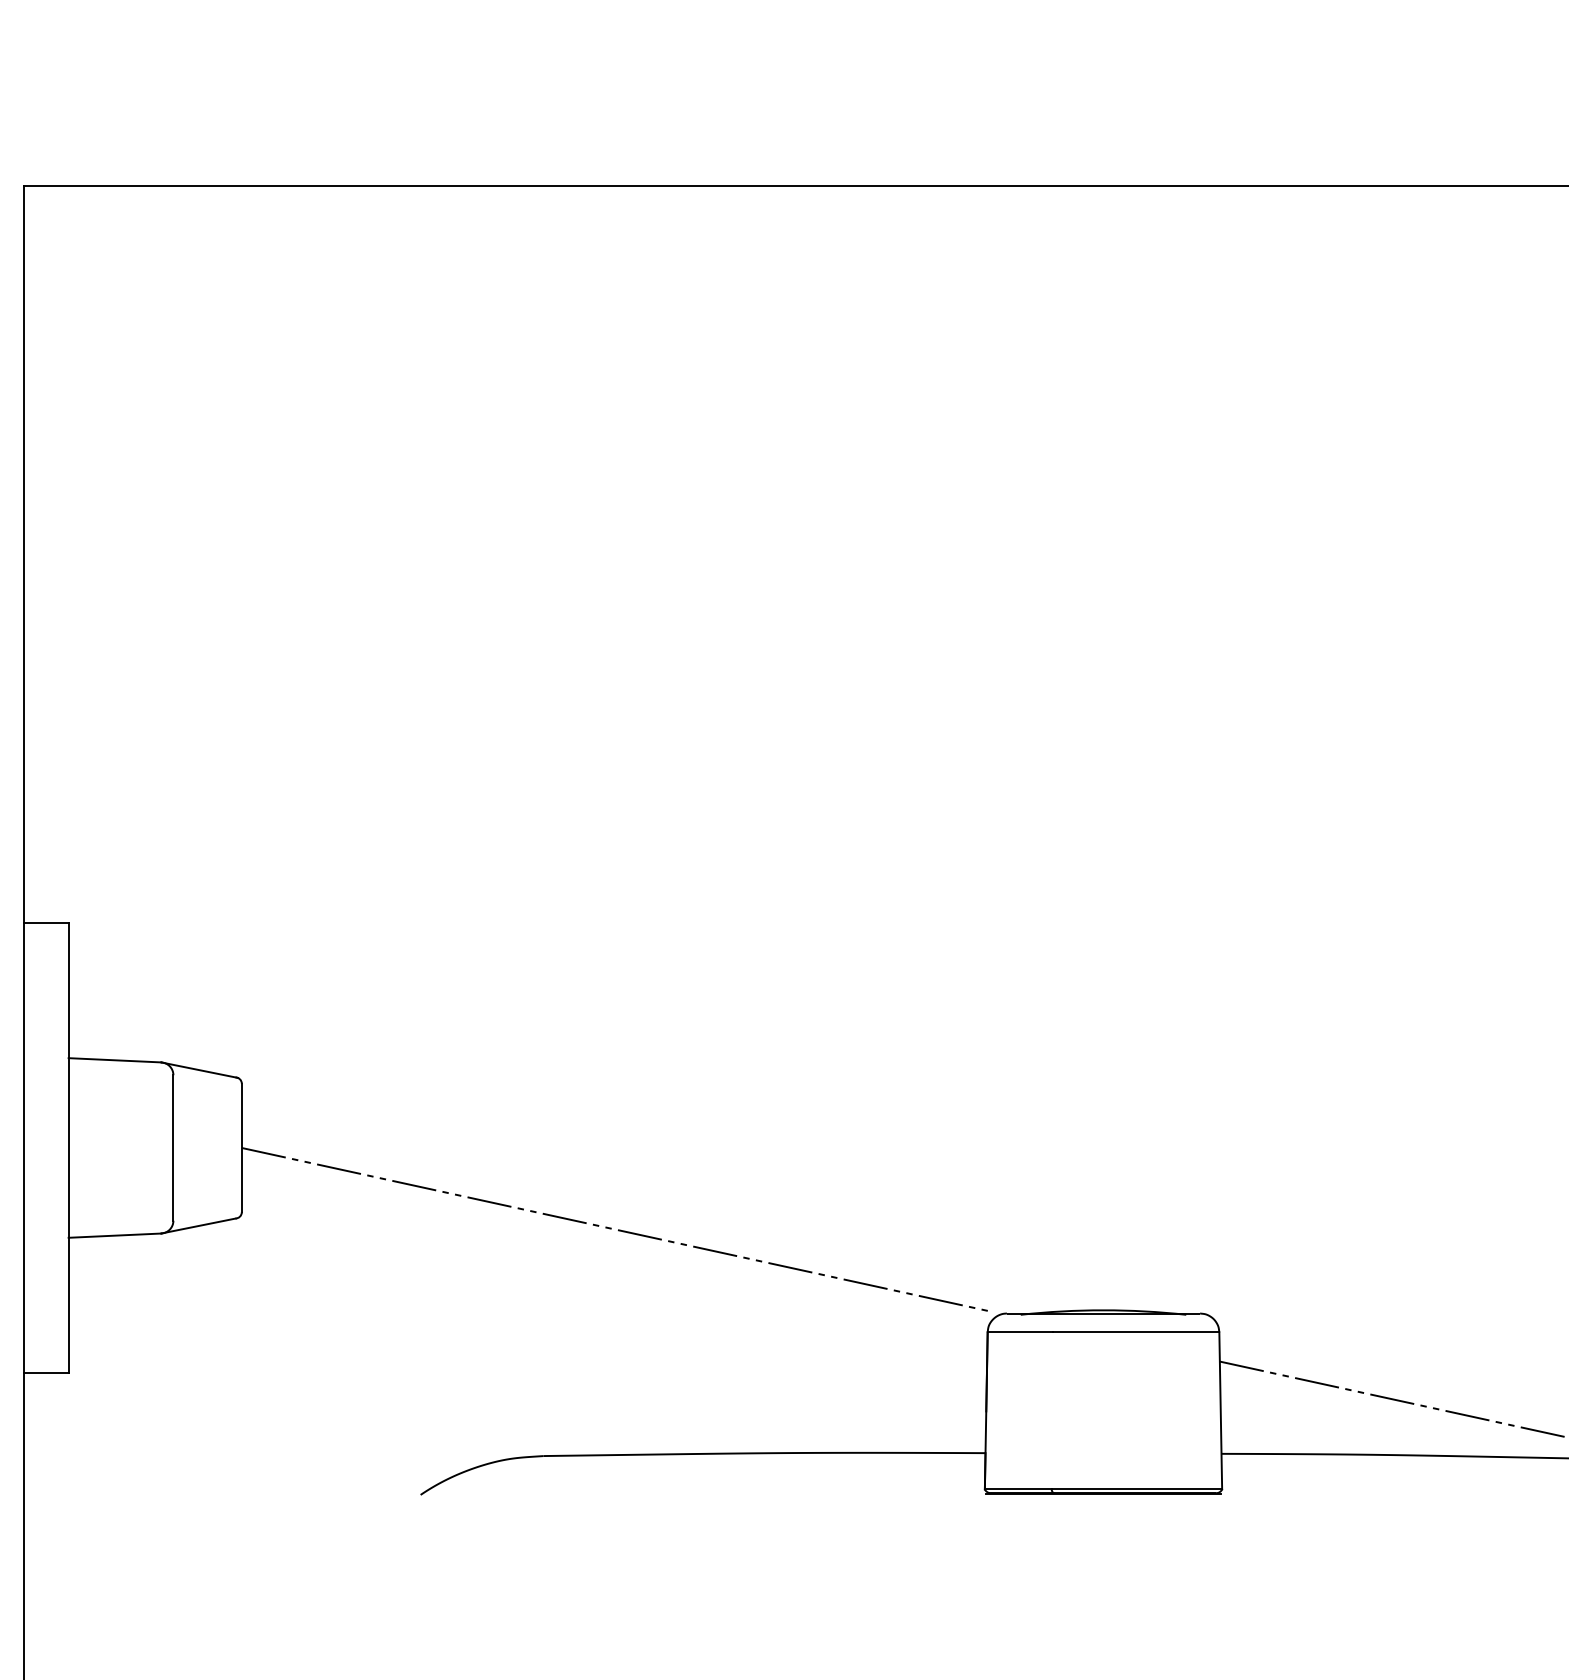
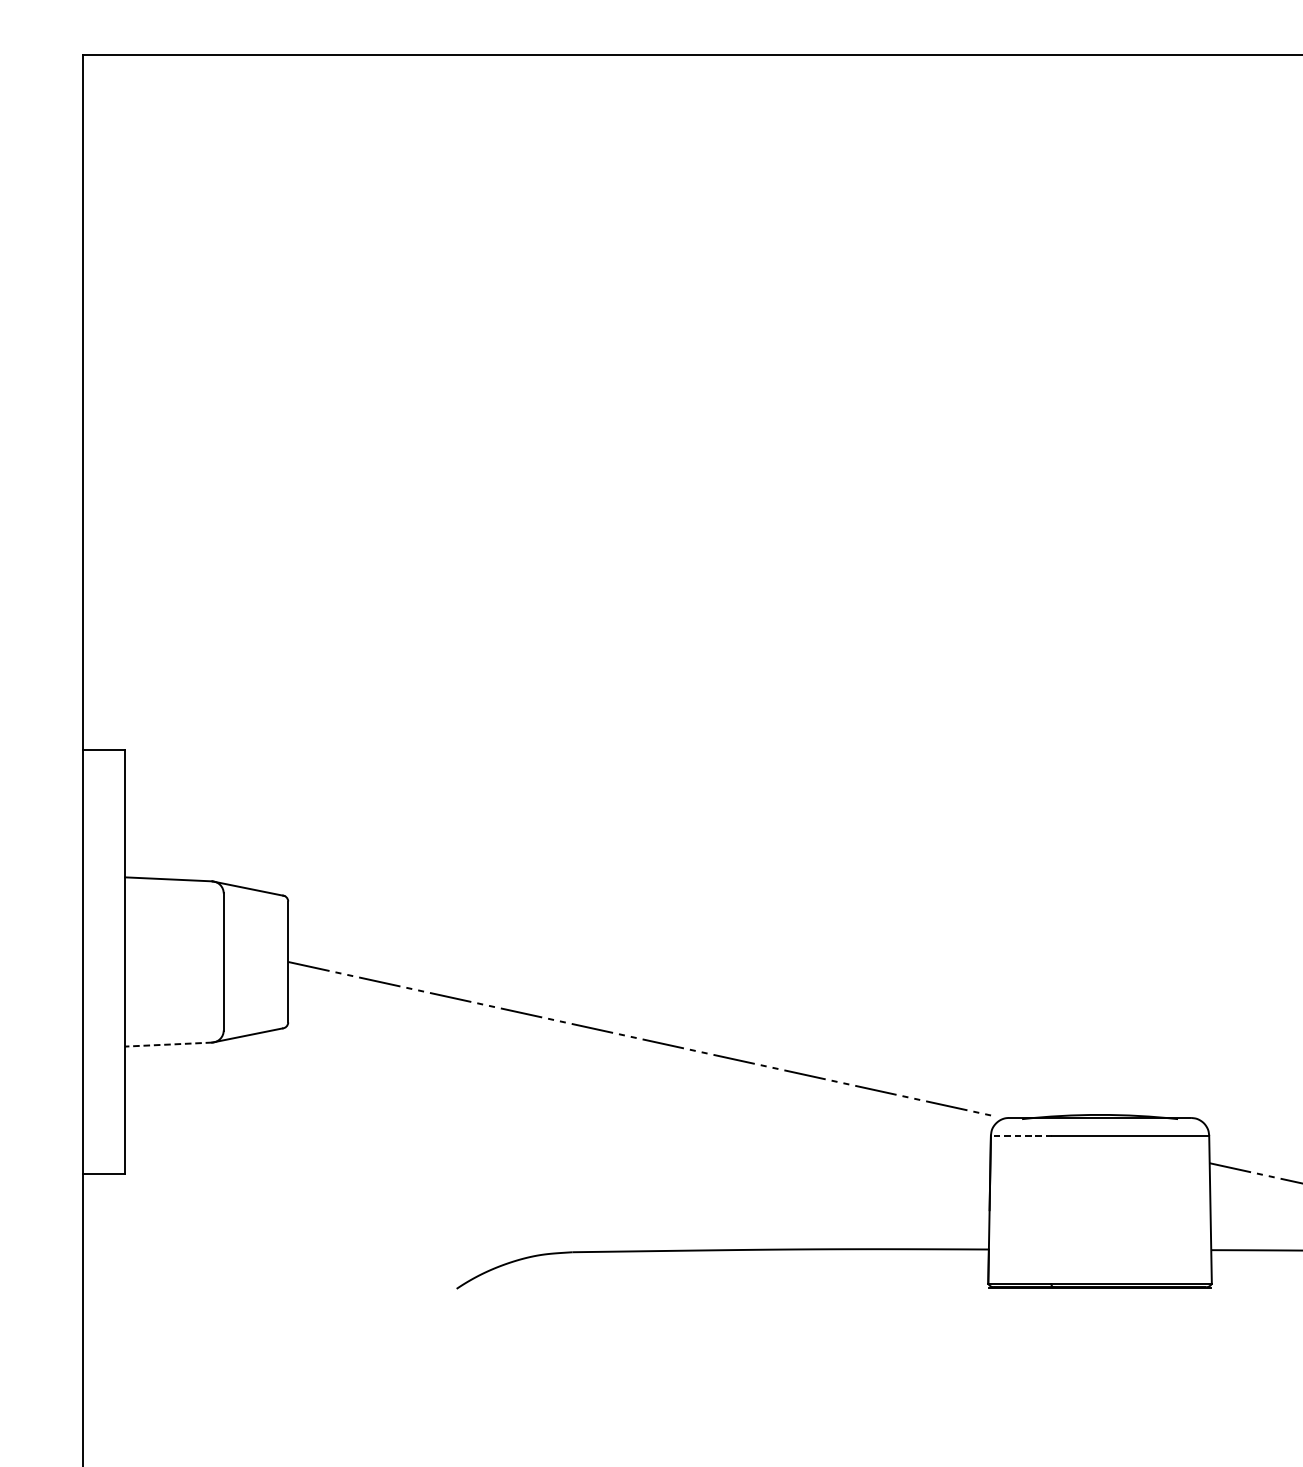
line: (114, 1235) -> (168, 1044), solid -> dashed
line: (1020, 1332) -> (1021, 1135), solid -> dashed

